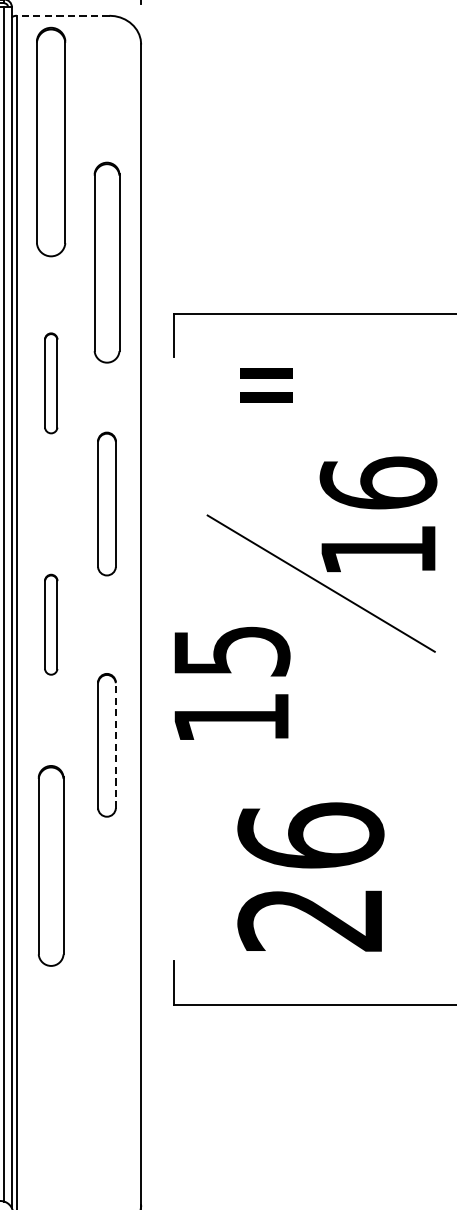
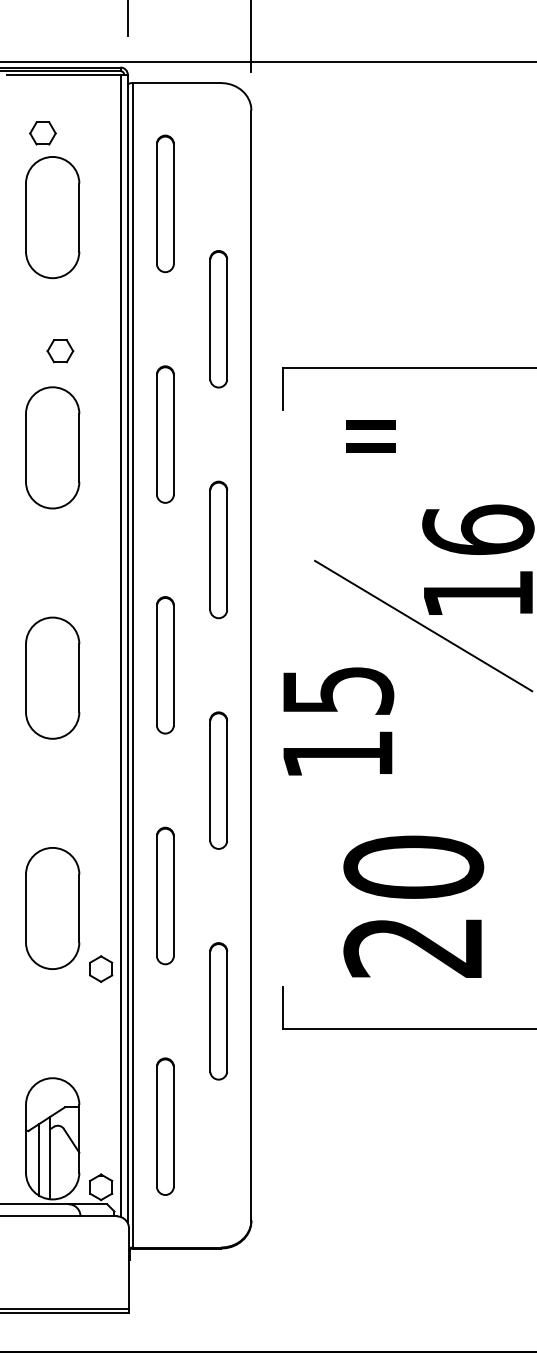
line: (62, 16) -> (176, 83), dashed -> solid
part: (51, 141) -> (165, 203), size x0.62
part: (106, 263) -> (218, 319), size x0.71
part: (51, 383) -> (165, 434), size x1.43
part: (51, 624) -> (165, 665), size x1.43
line: (116, 745) -> (227, 780), dashed -> solid
text: (310, 835) -> (413, 866), 26 -> 20
part: (51, 865) -> (165, 895), size x0.71
part: (106, 986) -> (218, 1011), added
part: (51, 1107) -> (165, 1126), added

